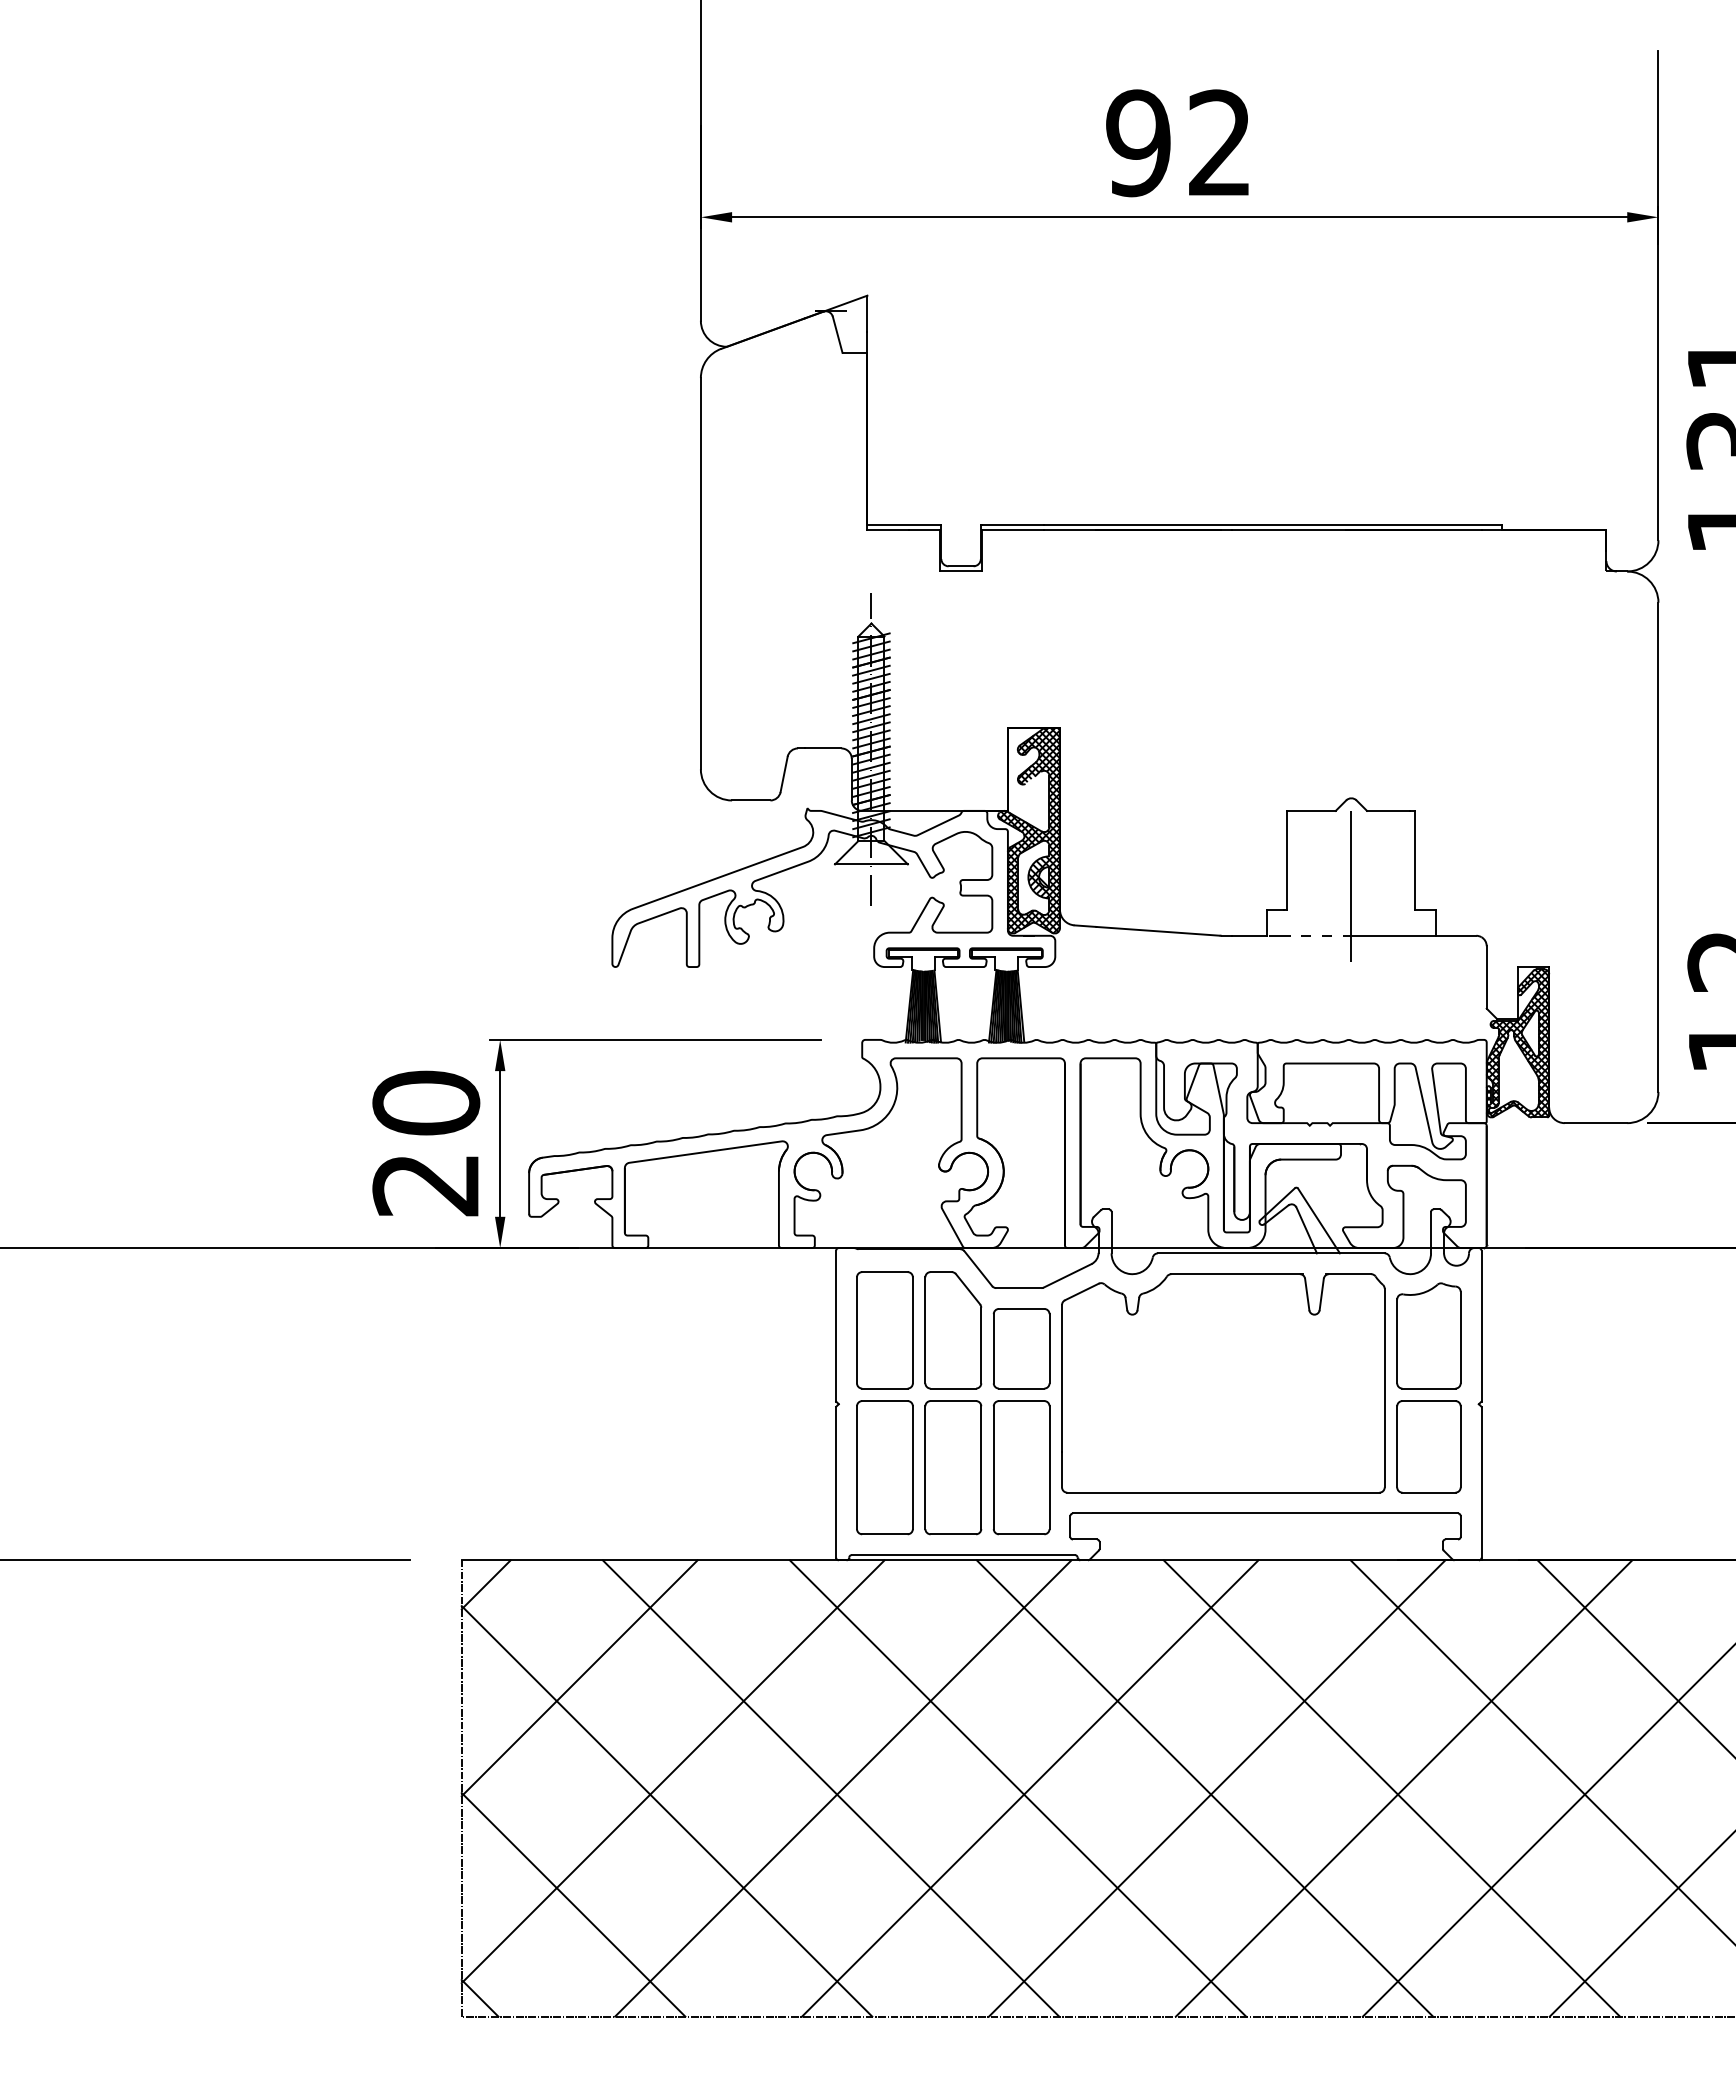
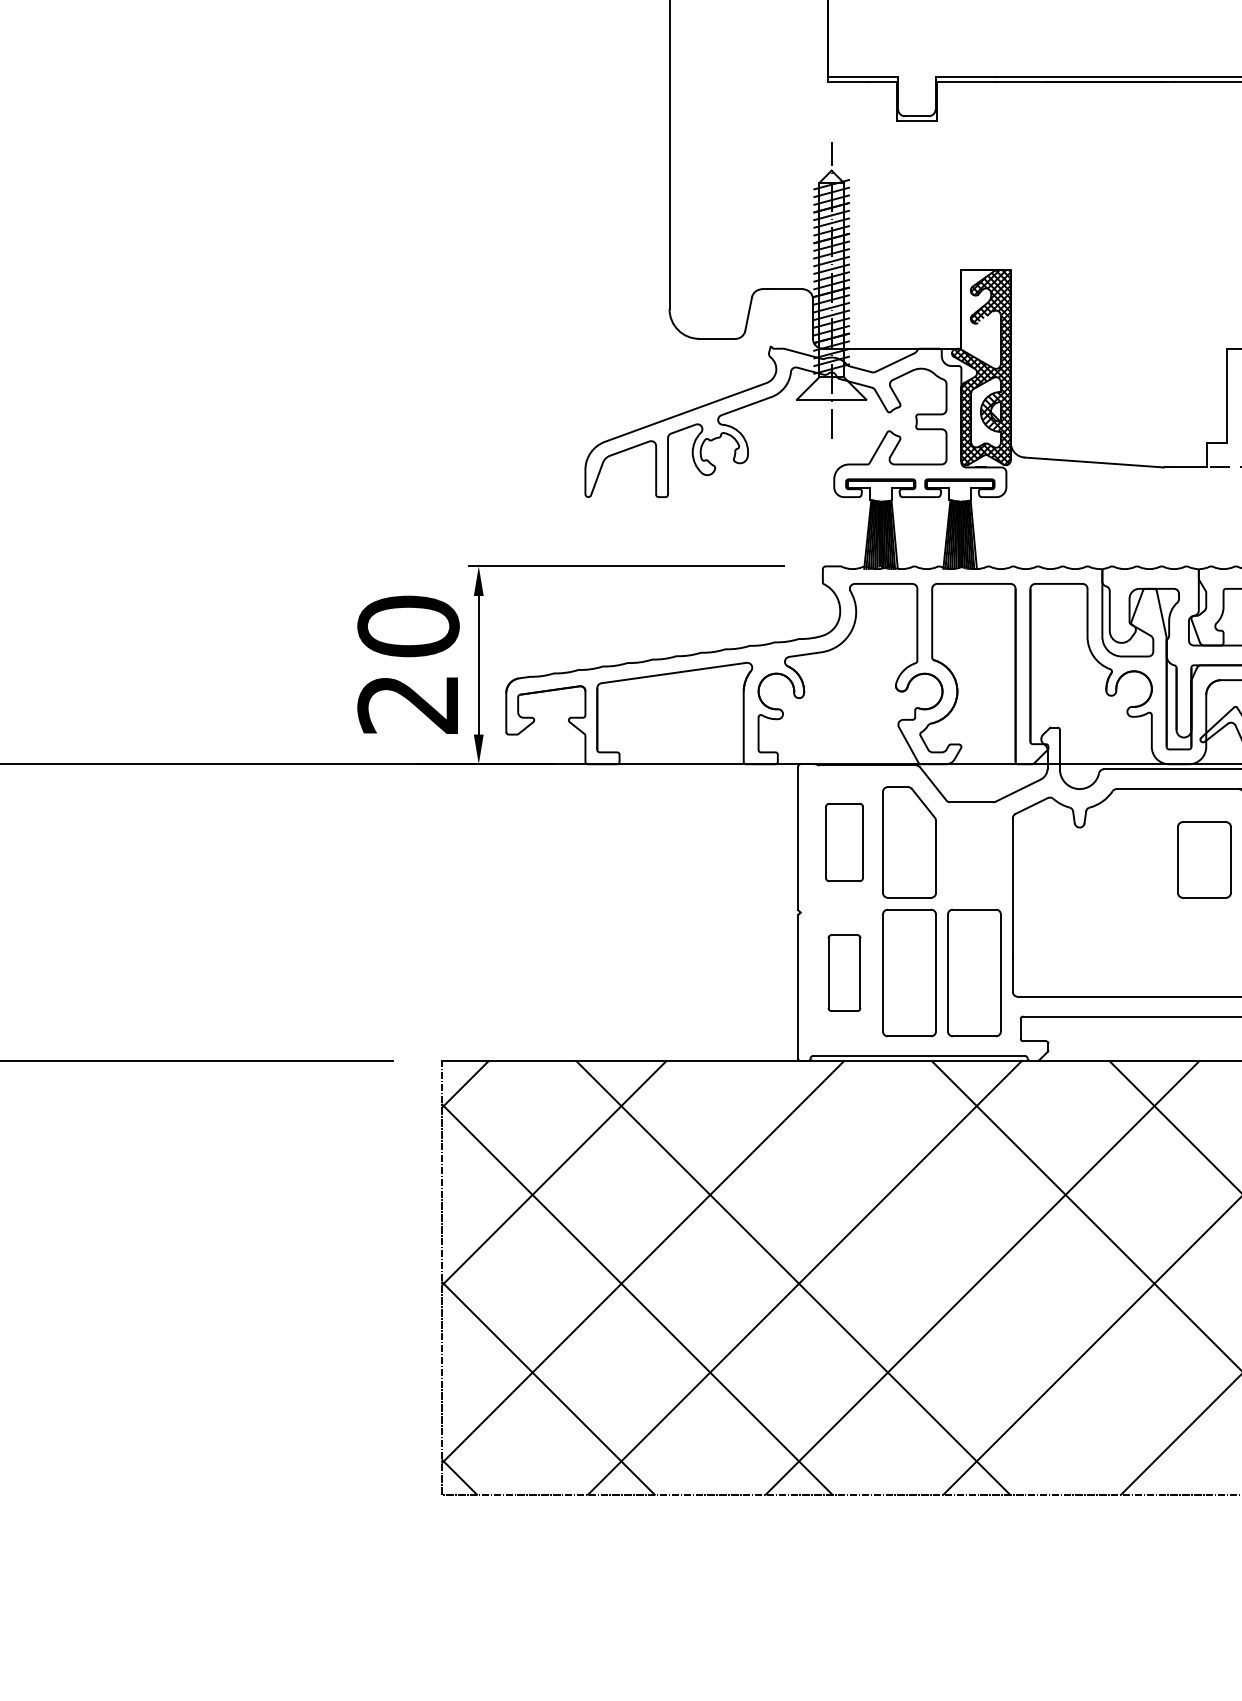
part: (884, 1330) -> (844, 842), size x0.7
part: (1021, 1348) -> (1204, 859), moved
part: (884, 1467) -> (844, 972), size x0.6
line: (1017, 1788) -> (970, 1277), removed

